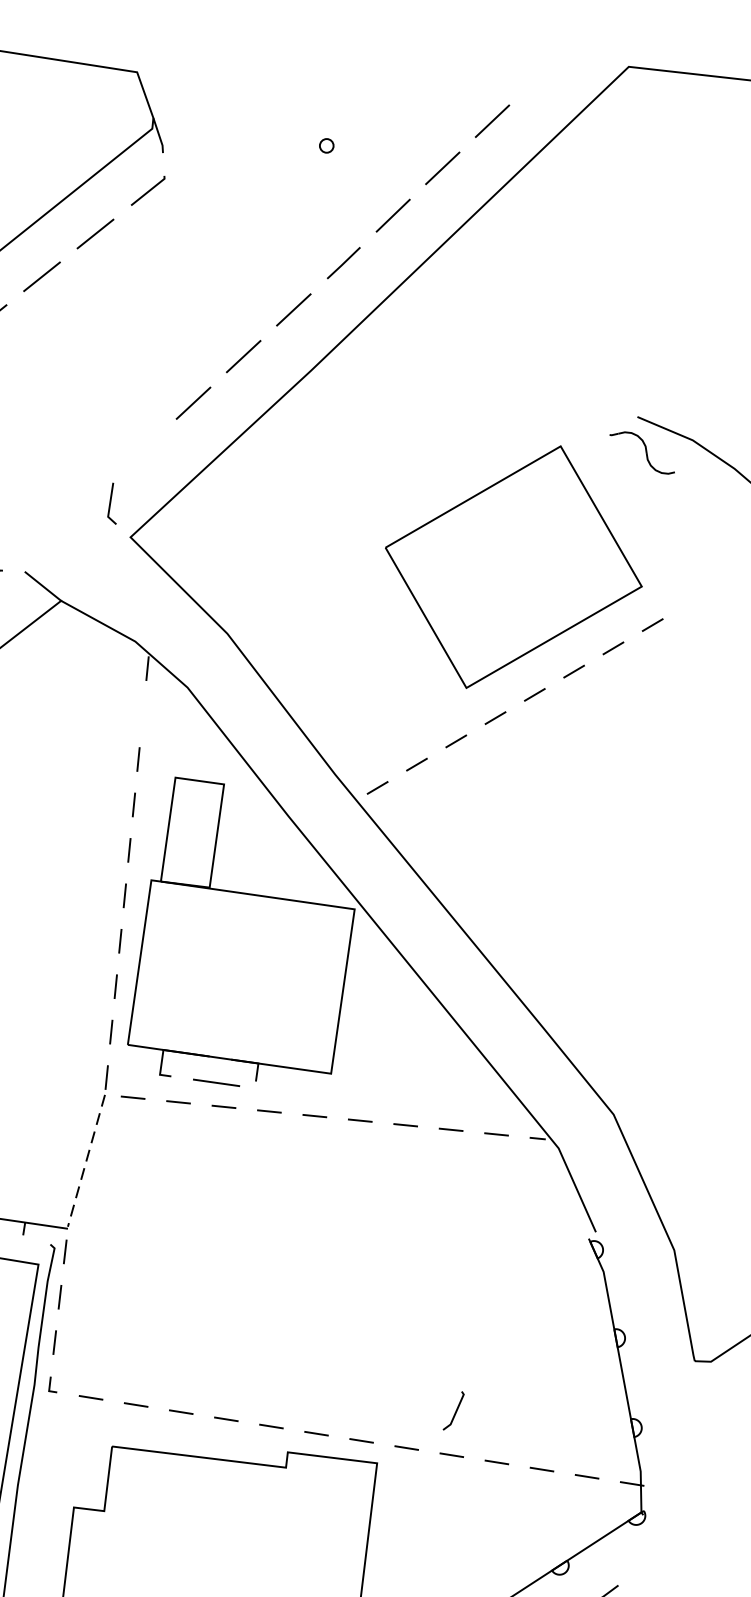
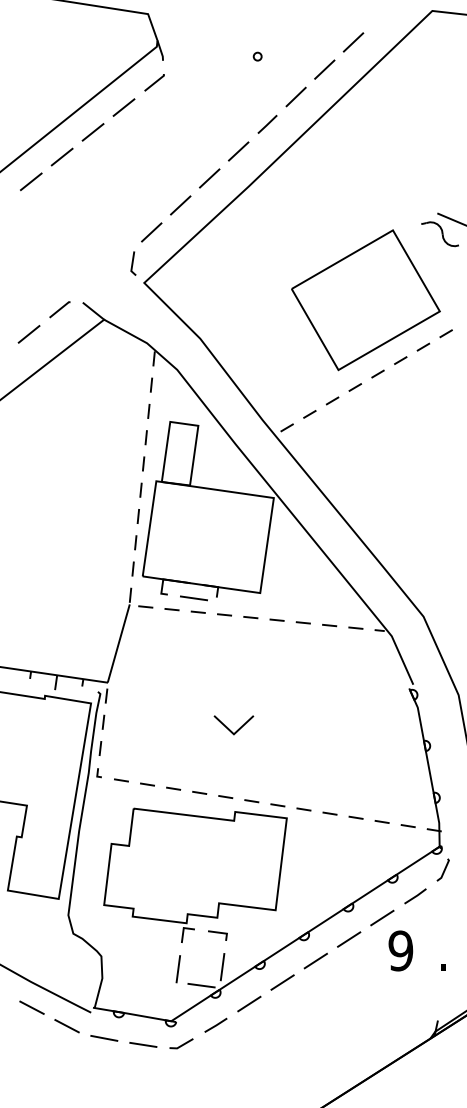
line: (143, 450) -> (151, 232), added
line: (143, 712) -> (151, 384), added
line: (85, 1160) -> (118, 643), dashed -> solid
line: (277, 1307) -> (229, 728), added
line: (454, 1411) -> (443, 870), moved

